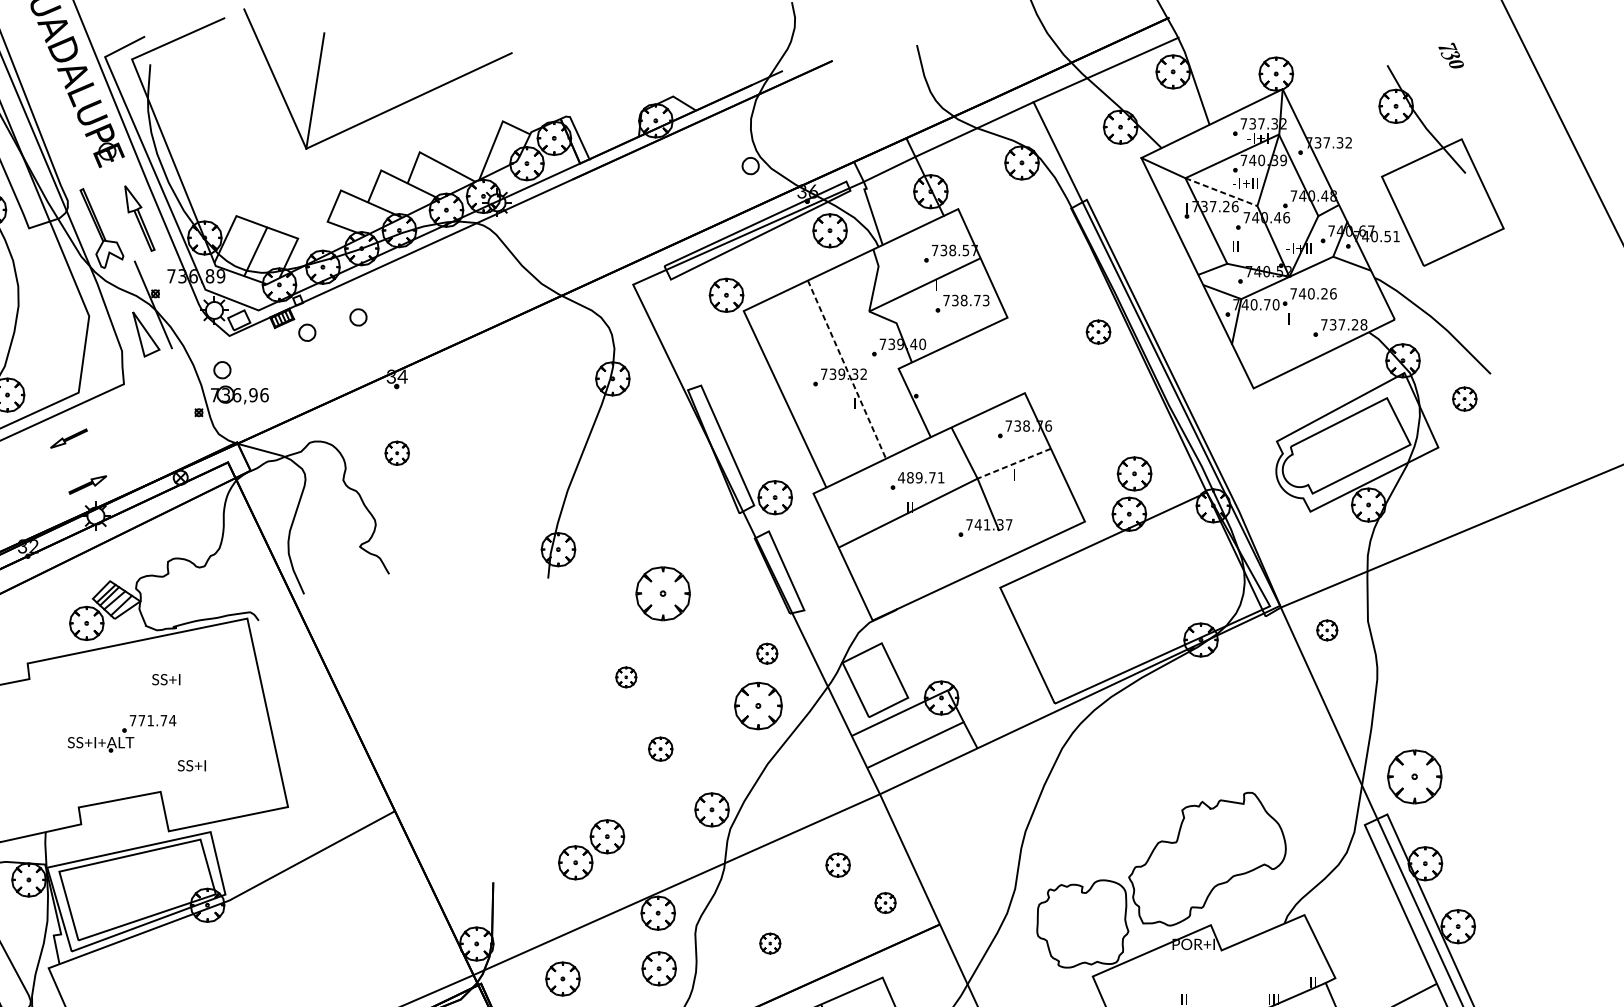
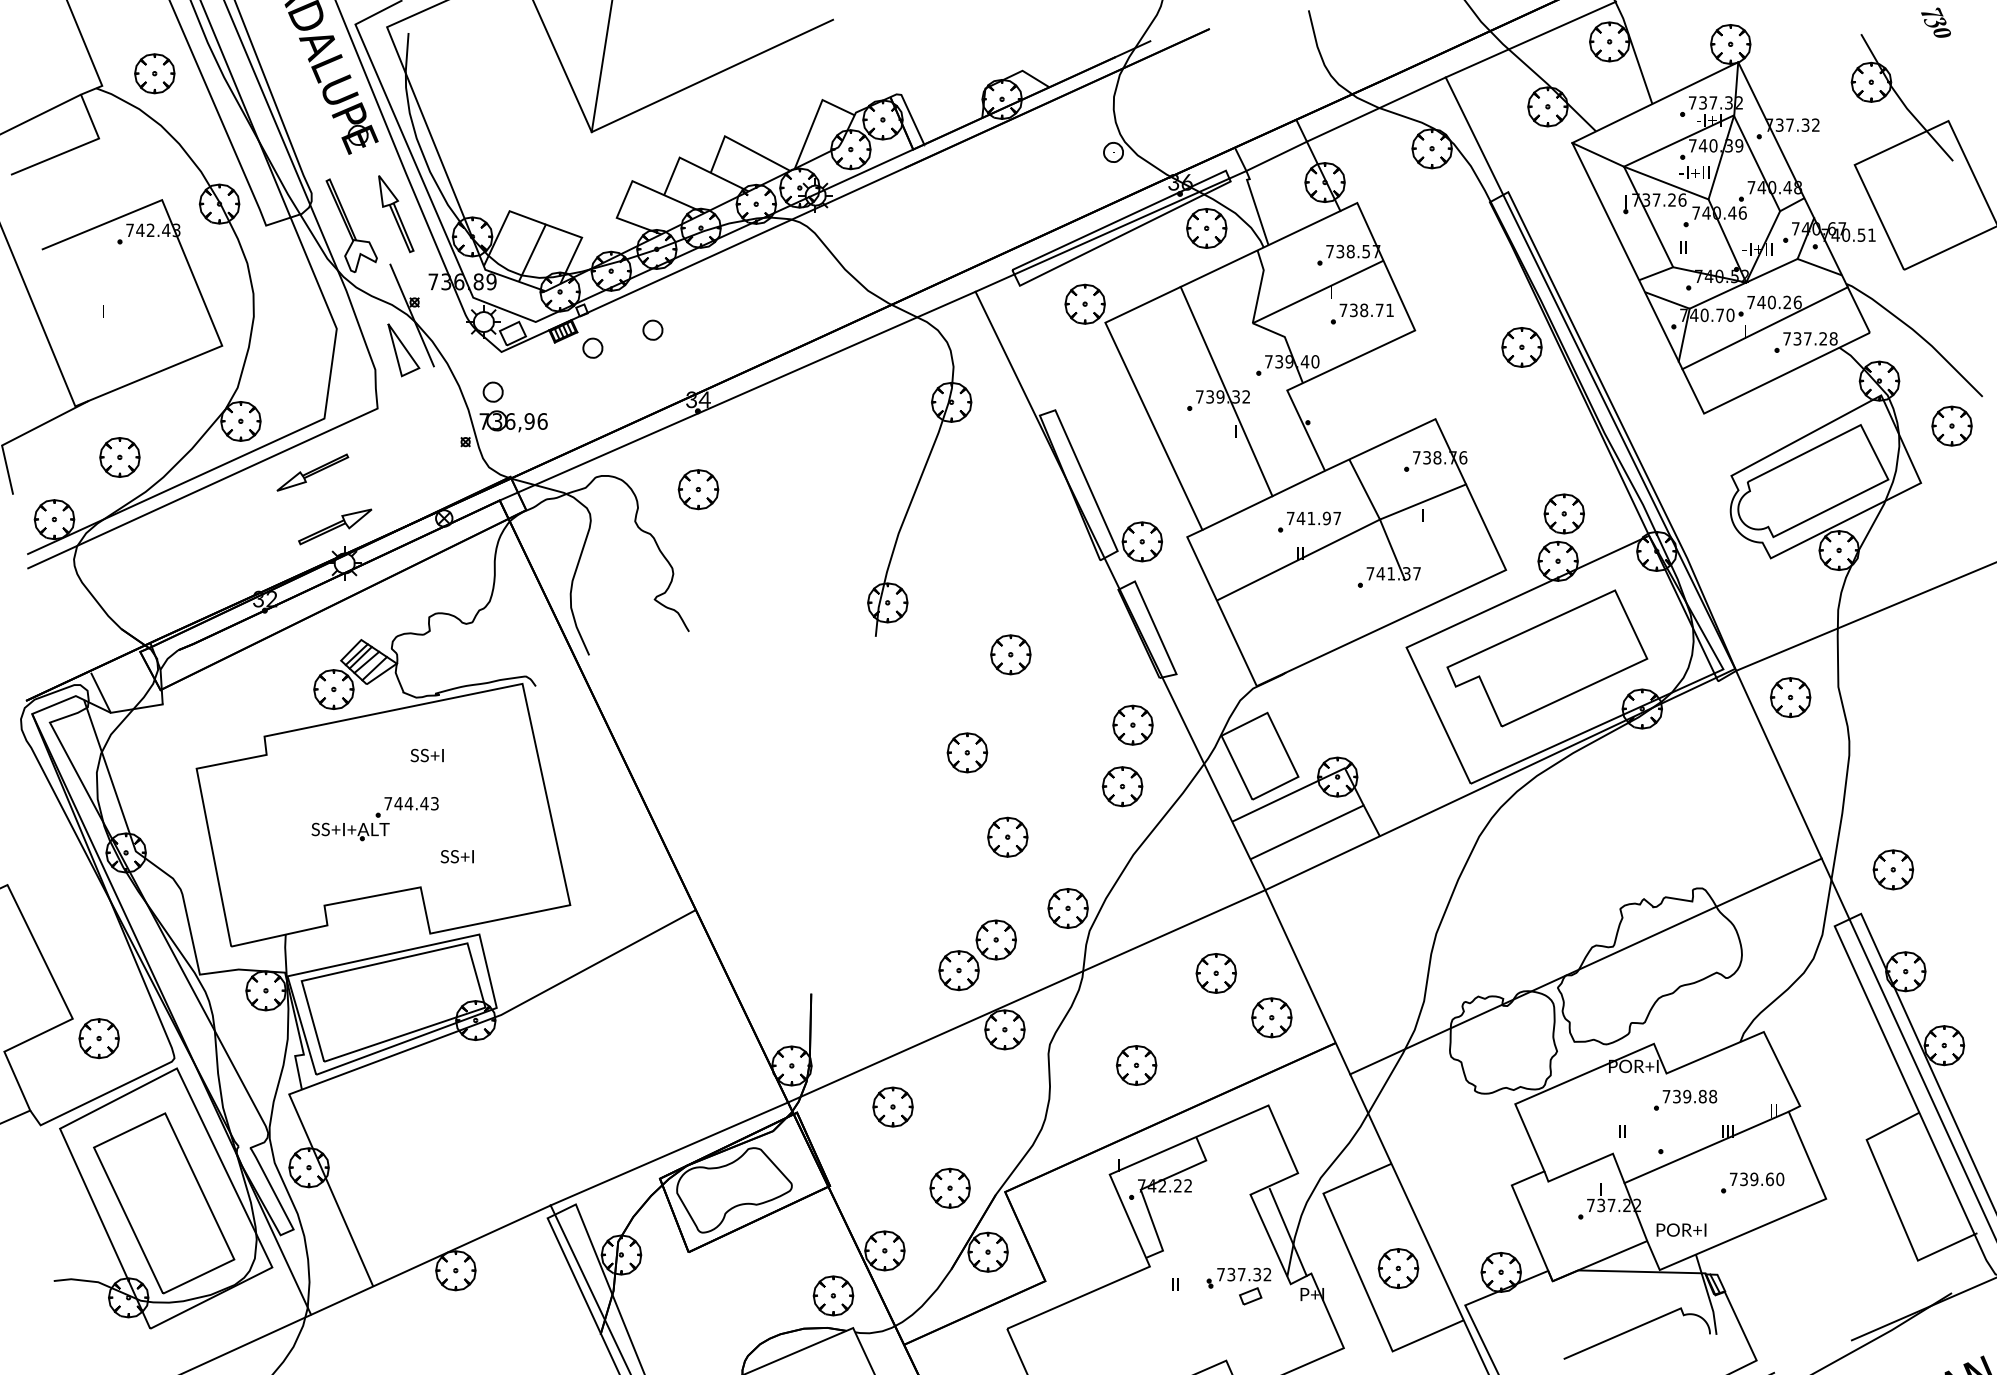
line: (1221, 192) -> (1666, 183), dashed -> solid
text: (985, 300) -> (1389, 310), 738.73 -> 738.71
line: (1305, 315) -> (1764, 328), added
part: (1098, 332) -> (1521, 347), size x1.43
line: (846, 370) -> (1226, 392), dashed -> solid
line: (430, 373) -> (737, 395), added
part: (1464, 398) -> (1951, 425), size x1.43
part: (68, 438) -> (312, 472), size x1.67
part: (397, 453) -> (698, 489), size x1.43
line: (1013, 464) -> (1422, 502), dashed -> solid
text: (920, 477) -> (1313, 518), 489.71 -> 741.97
part: (88, 484) -> (335, 526), size x1.67
part: (662, 593) -> (1010, 654), size x0.62
part: (1120, 597) -> (1547, 658), added
part: (1327, 630) -> (1790, 697), size x1.67
part: (766, 653) -> (1132, 724), size x1.67
part: (626, 677) -> (967, 752), size x1.67
part: (758, 706) -> (1122, 786), size x0.71
text: (157, 720) -> (416, 803), 771.74 -> 744.43
part: (660, 748) -> (1007, 836), size x1.43
part: (1414, 776) -> (1893, 869), size x0.62
part: (591, 849) -> (977, 955), moved
line: (1152, 859) -> (1585, 966), added
part: (837, 865) -> (1215, 973), size x1.43
part: (885, 902) -> (1271, 1017), size x1.67
part: (770, 943) -> (1136, 1065), size x1.67
part: (658, 968) -> (1005, 1094), removed
part: (1237, 972) -> (1685, 1099), added

